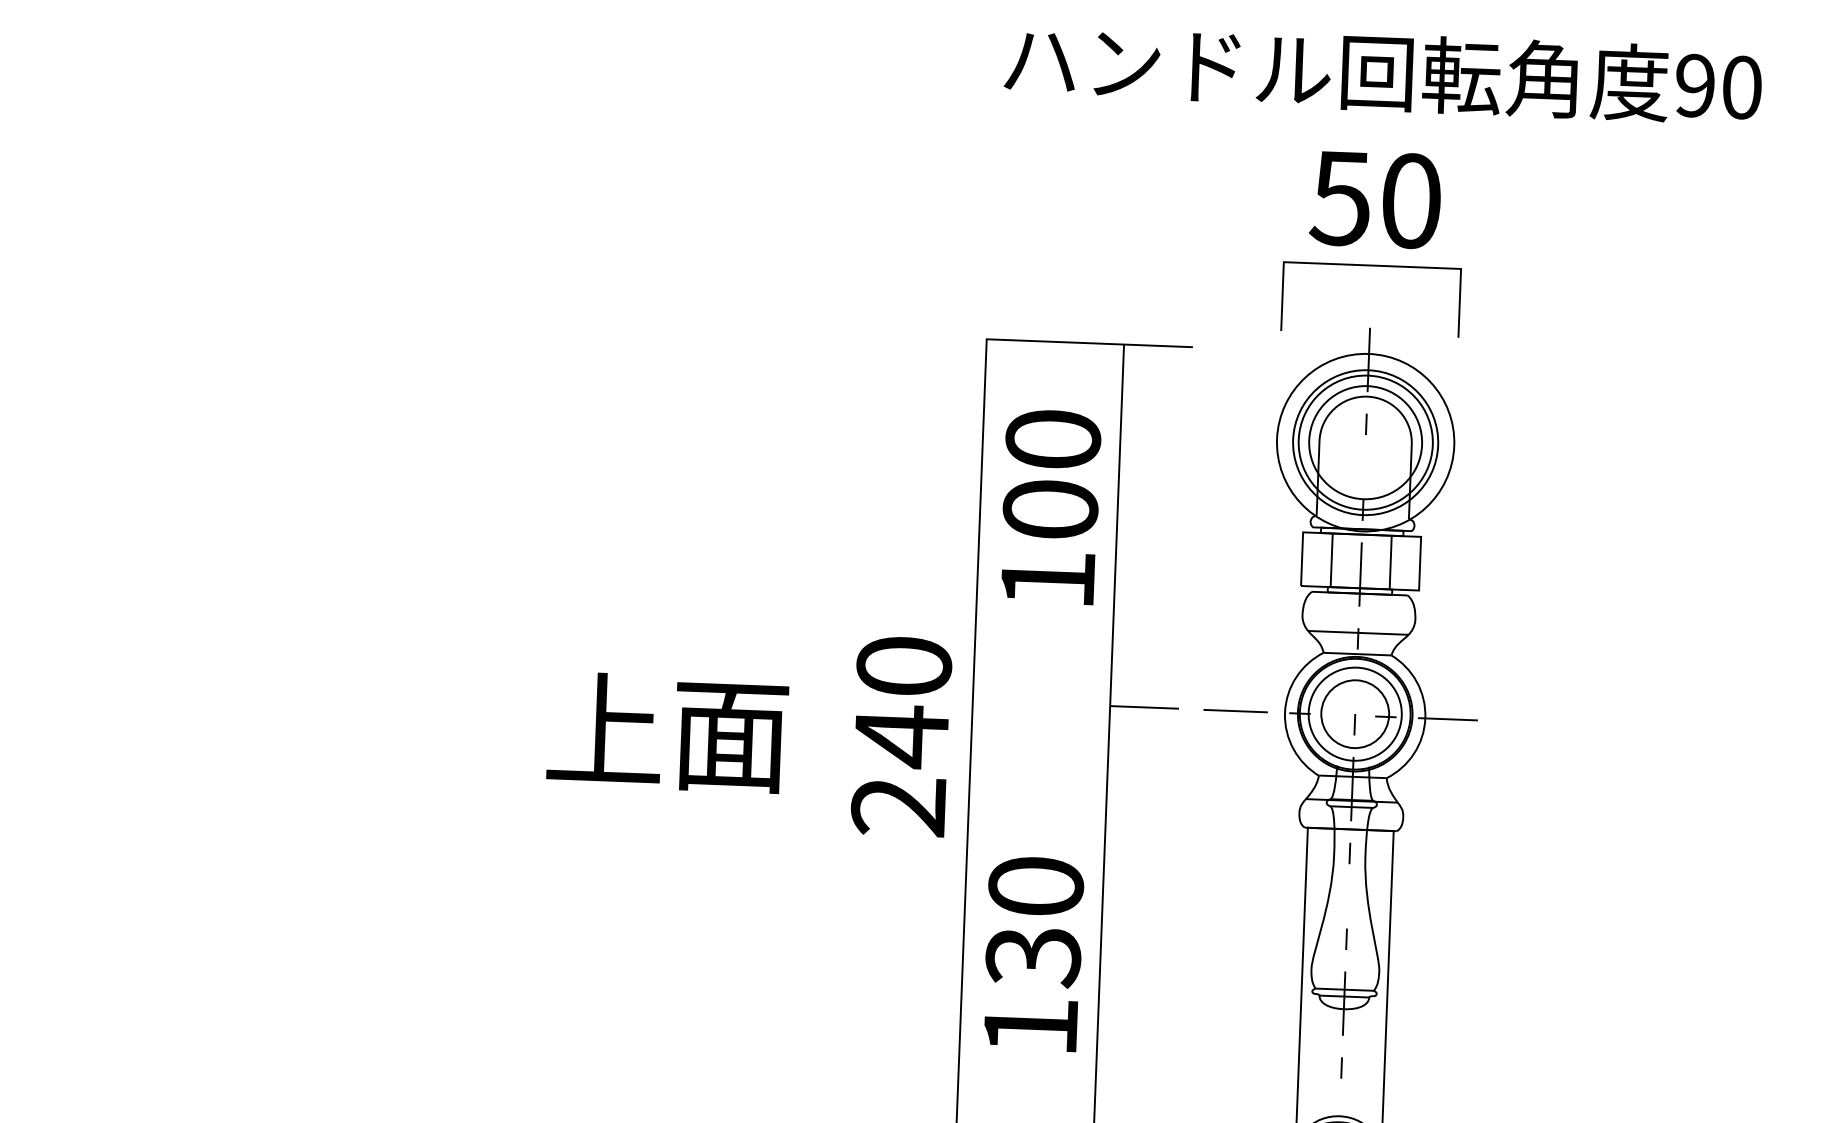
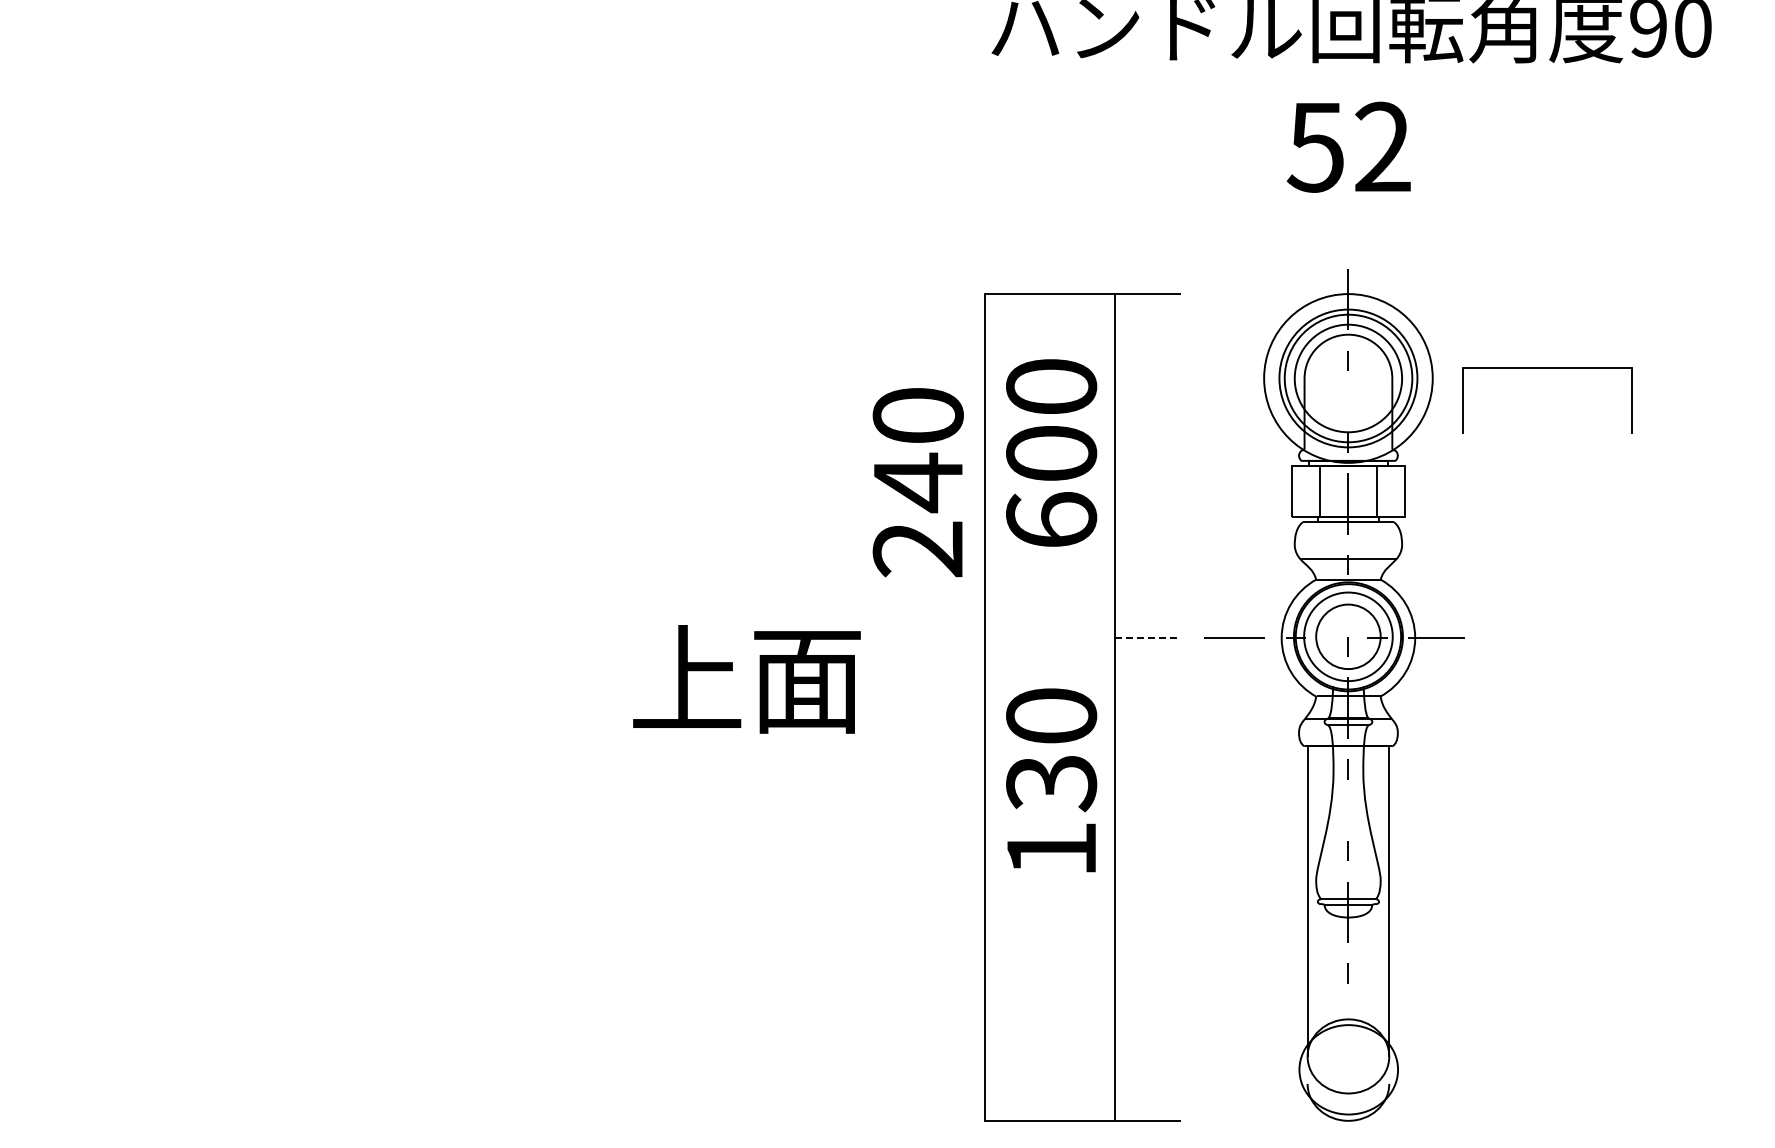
text: (1410, 200) -> (1382, 146), 50 -> 52
line: (1372, 266) -> (1547, 368), moved
text: (1047, 578) -> (1051, 519), 100 -> 600
line: (1145, 707) -> (1148, 638), solid -> dashed
text: (667, 732) -> (746, 679), moved
text: (900, 736) -> (917, 482), moved
text: (1033, 954) -> (1051, 780), moved

